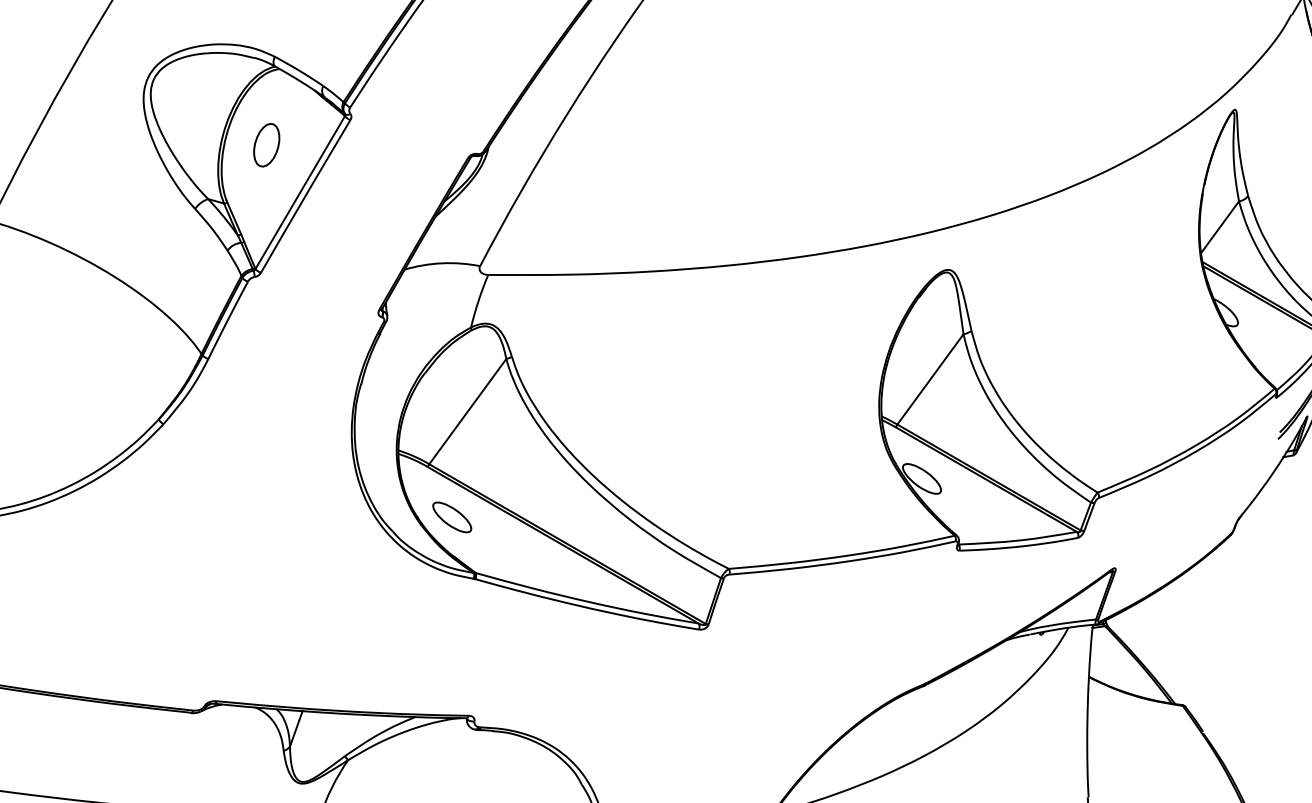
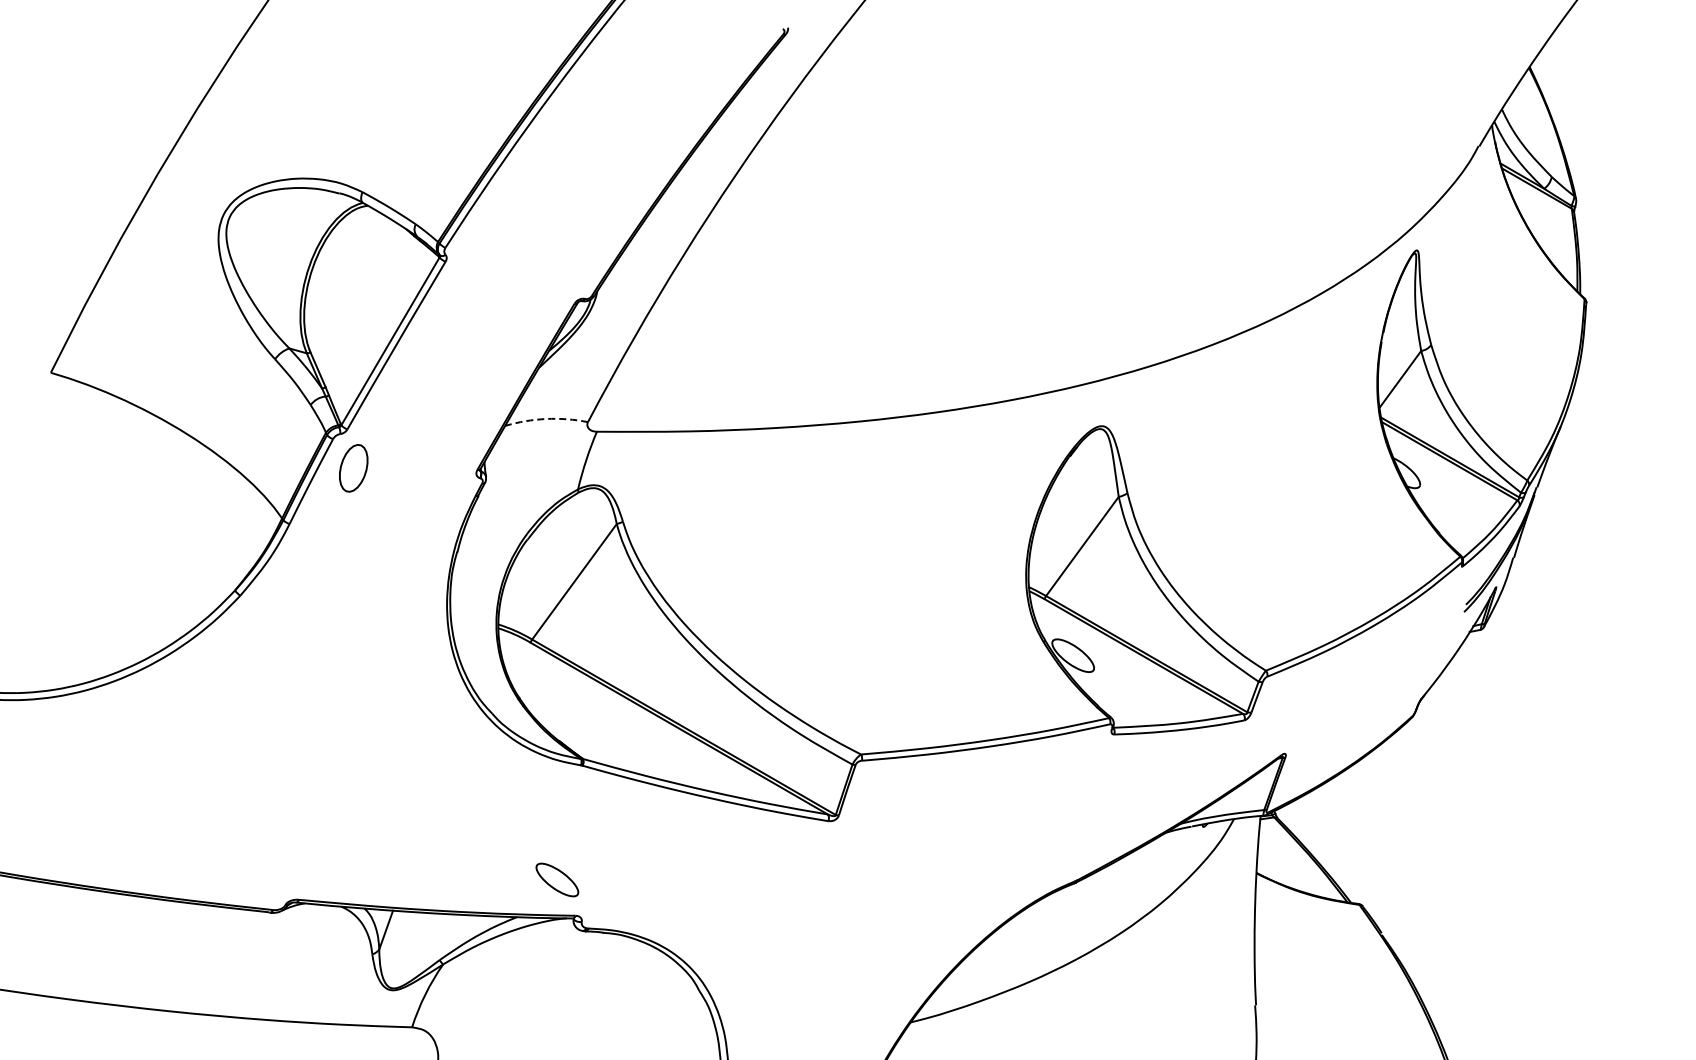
part: (266, 145) -> (353, 468), moved
arc: (442, 263) -> (546, 419), solid -> dashed
part: (452, 516) -> (557, 879), moved

